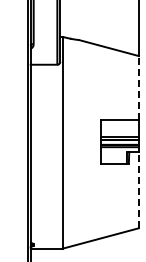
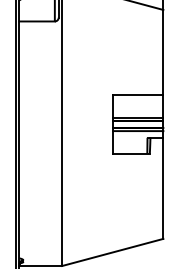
line: (138, 87) -> (162, 51), dashed -> solid
line: (138, 189) -> (162, 187), dashed -> solid

